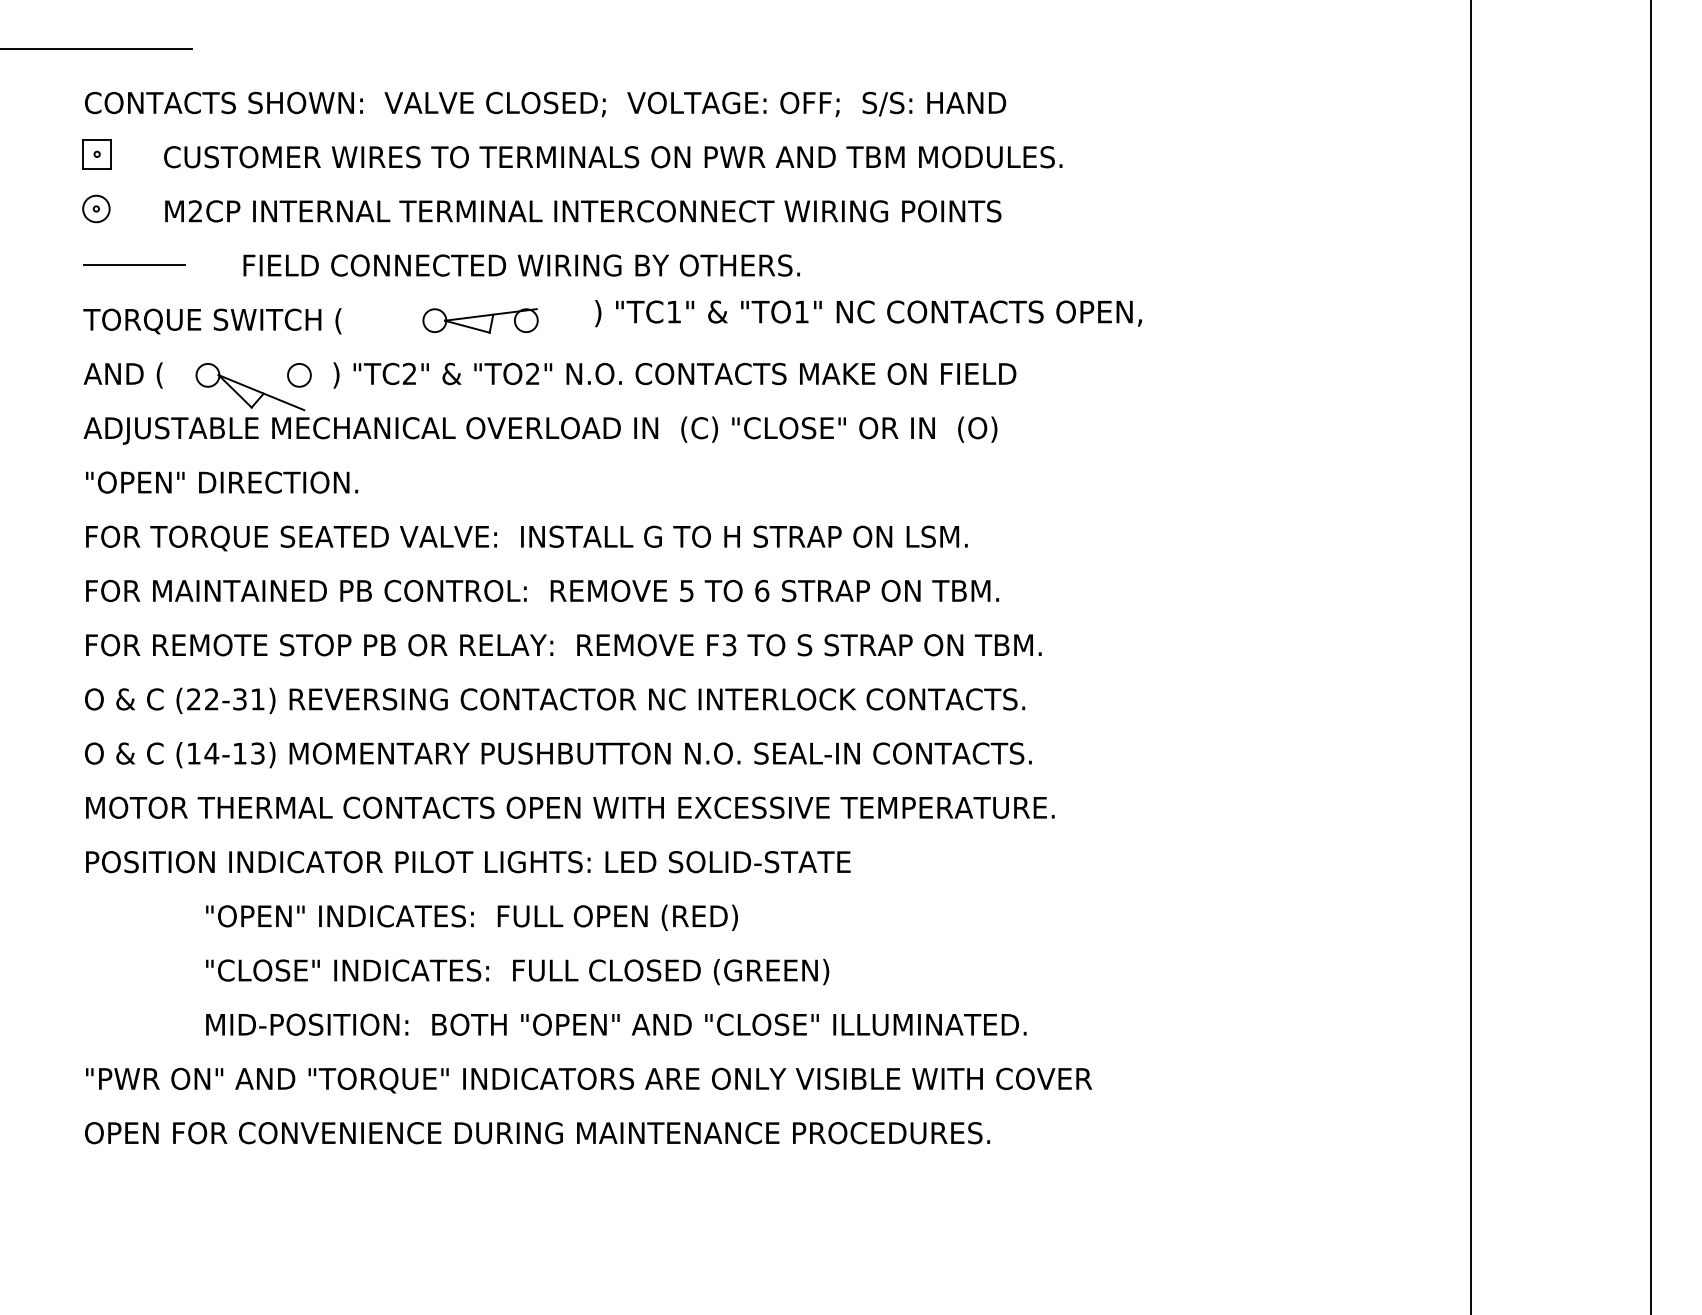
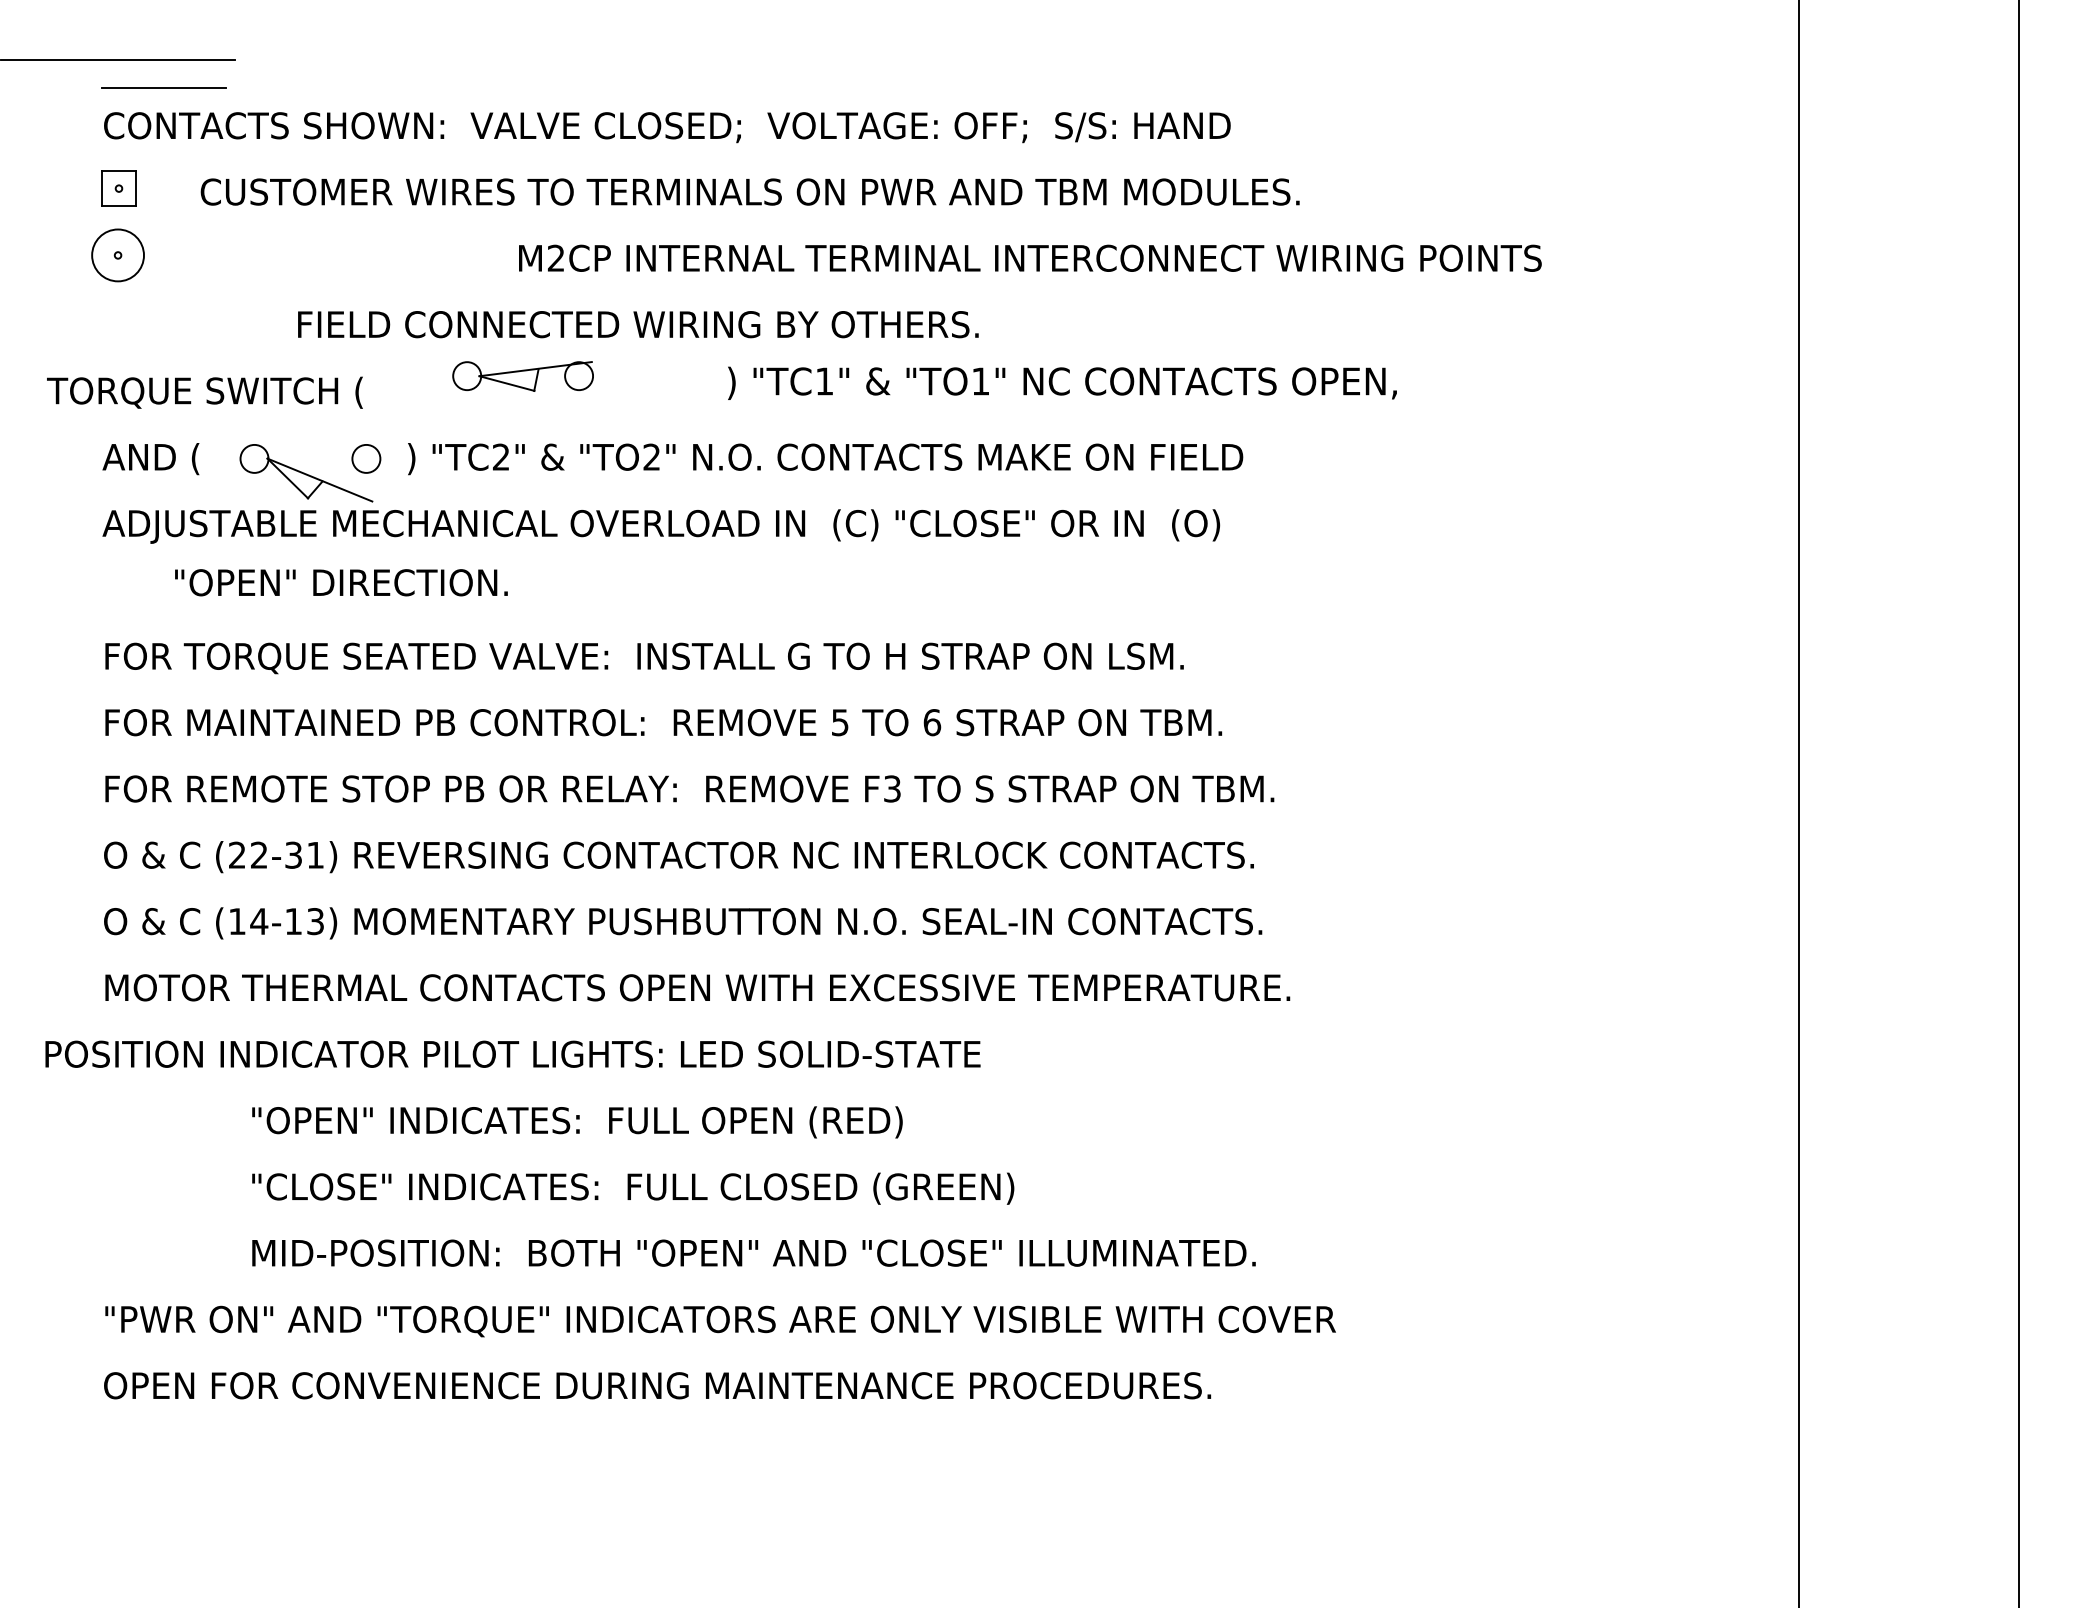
circle: (96, 208) -> (118, 254), size x1.6
text: (583, 211) -> (1030, 258), moved
line: (134, 264) -> (164, 87), moved
part: (480, 320) -> (523, 375), moved
text: (212, 321) -> (205, 393), moved
text: (222, 482) -> (341, 582), moved
text: (468, 862) -> (513, 1054), moved

